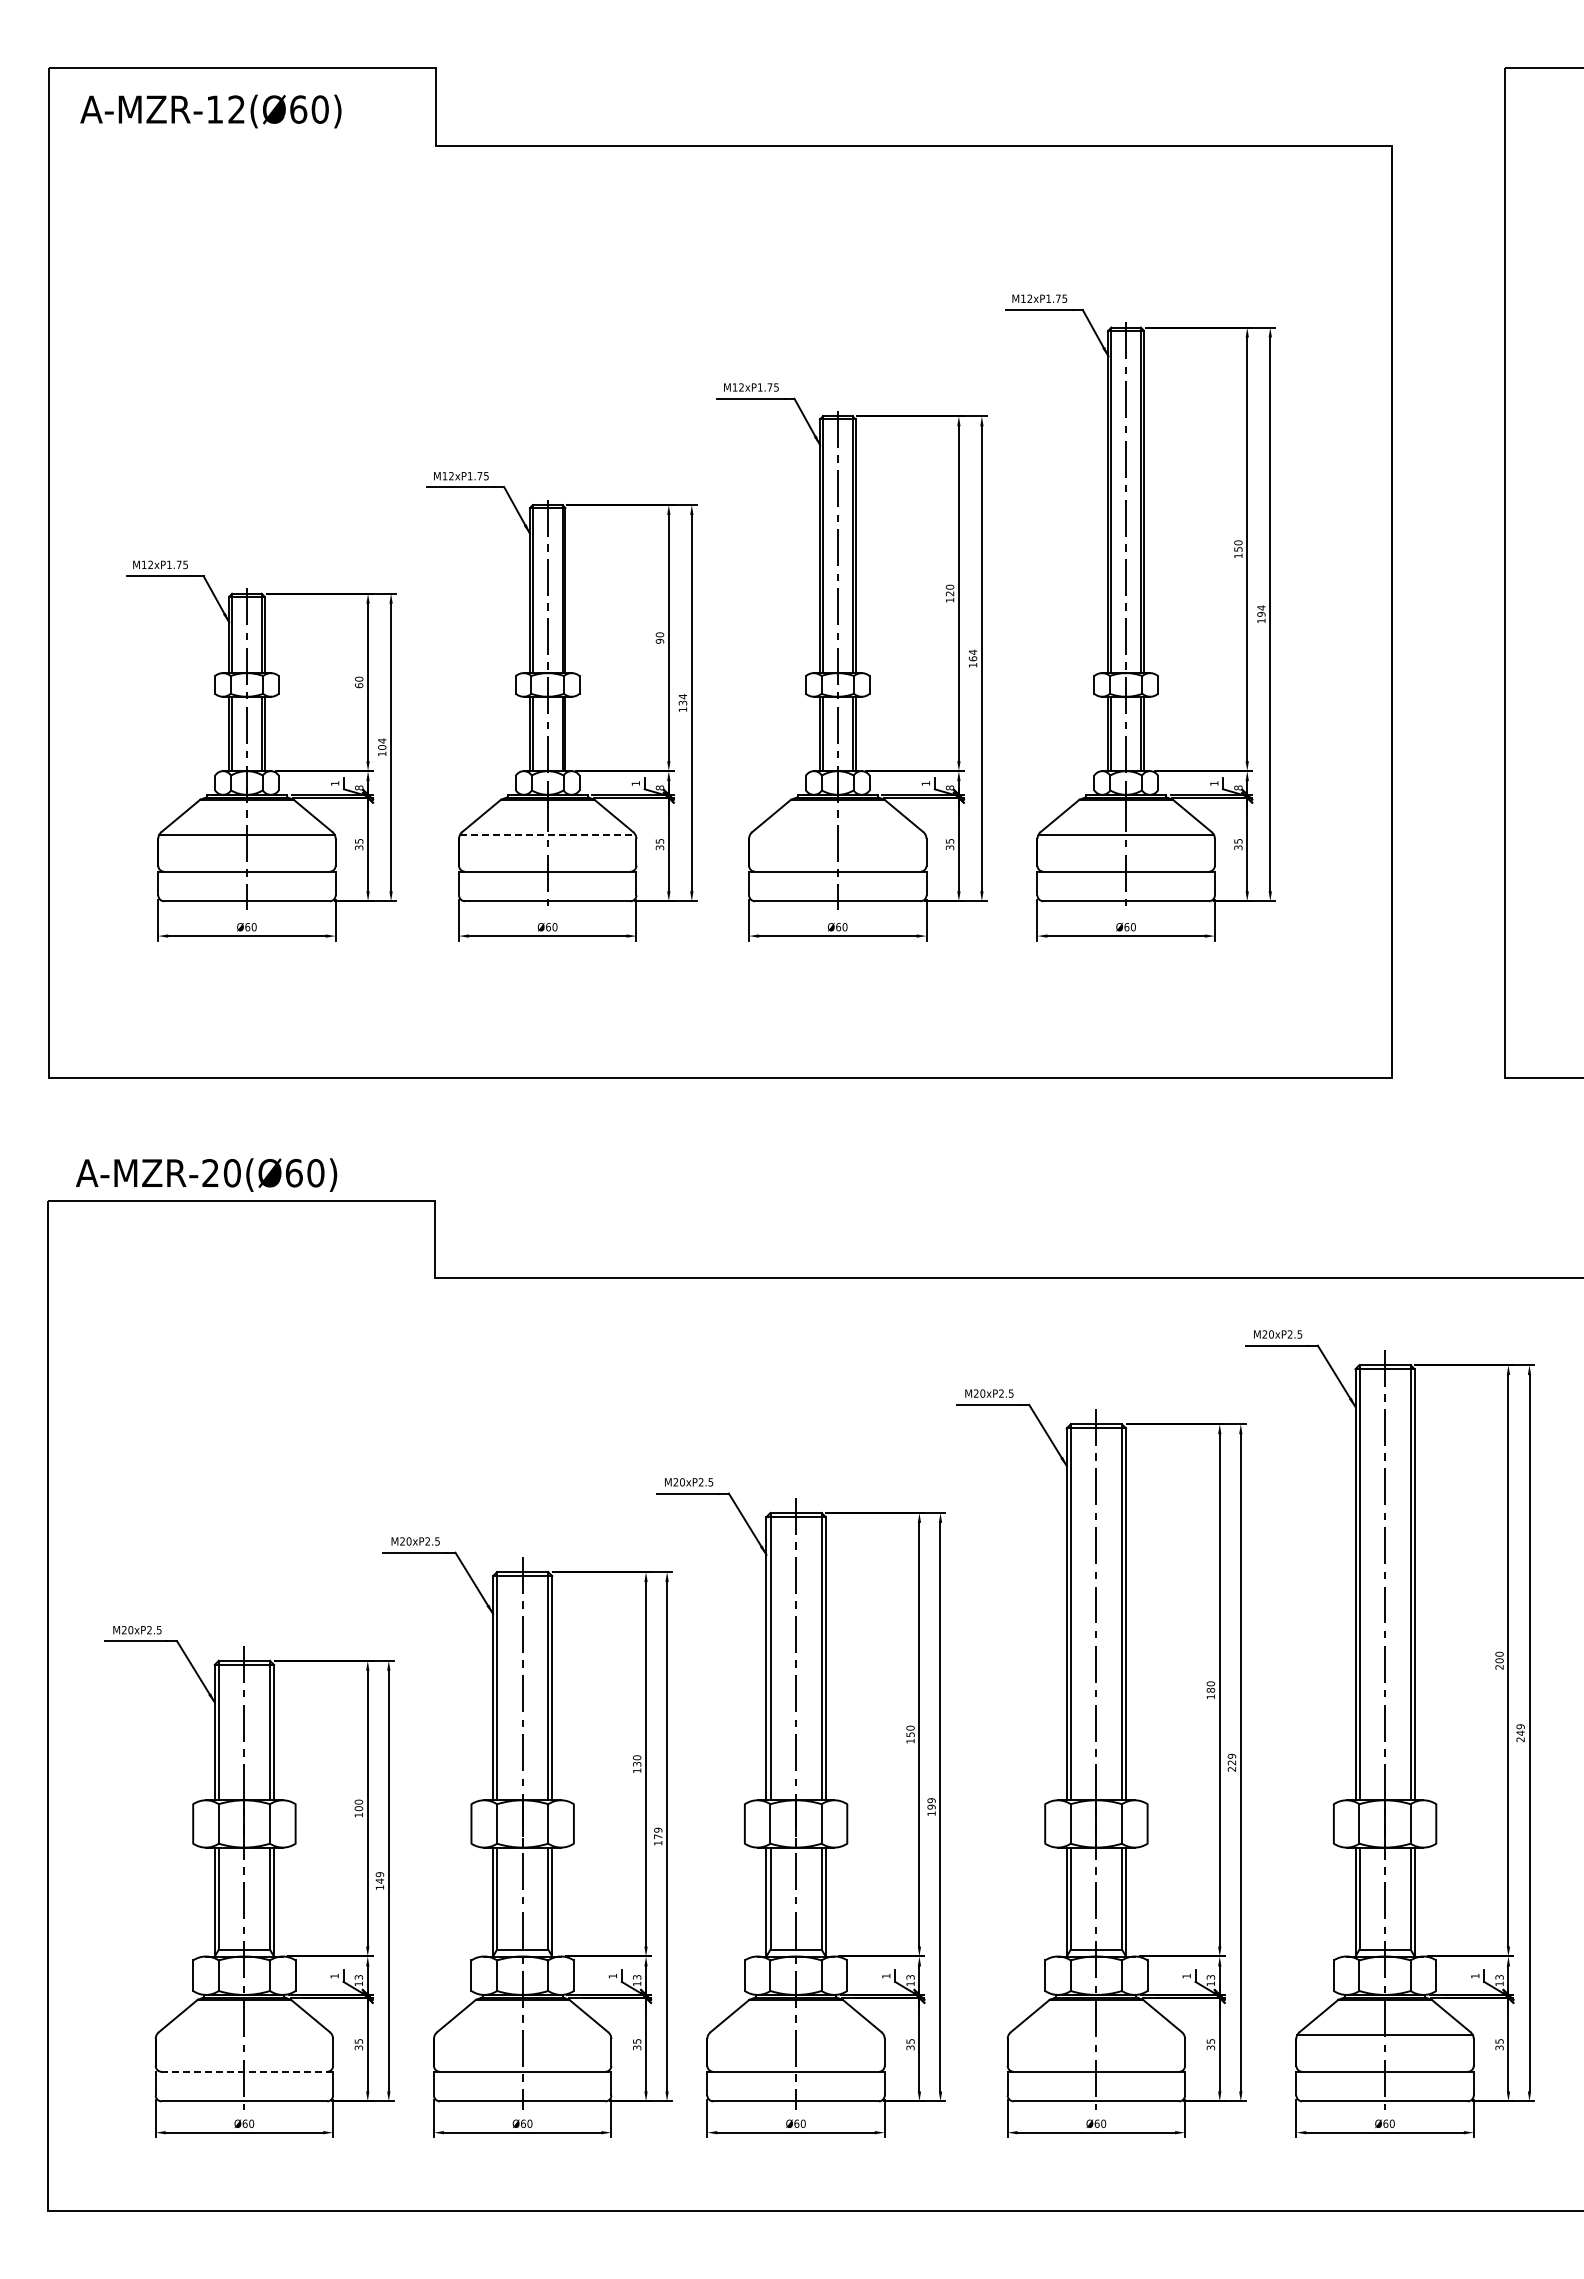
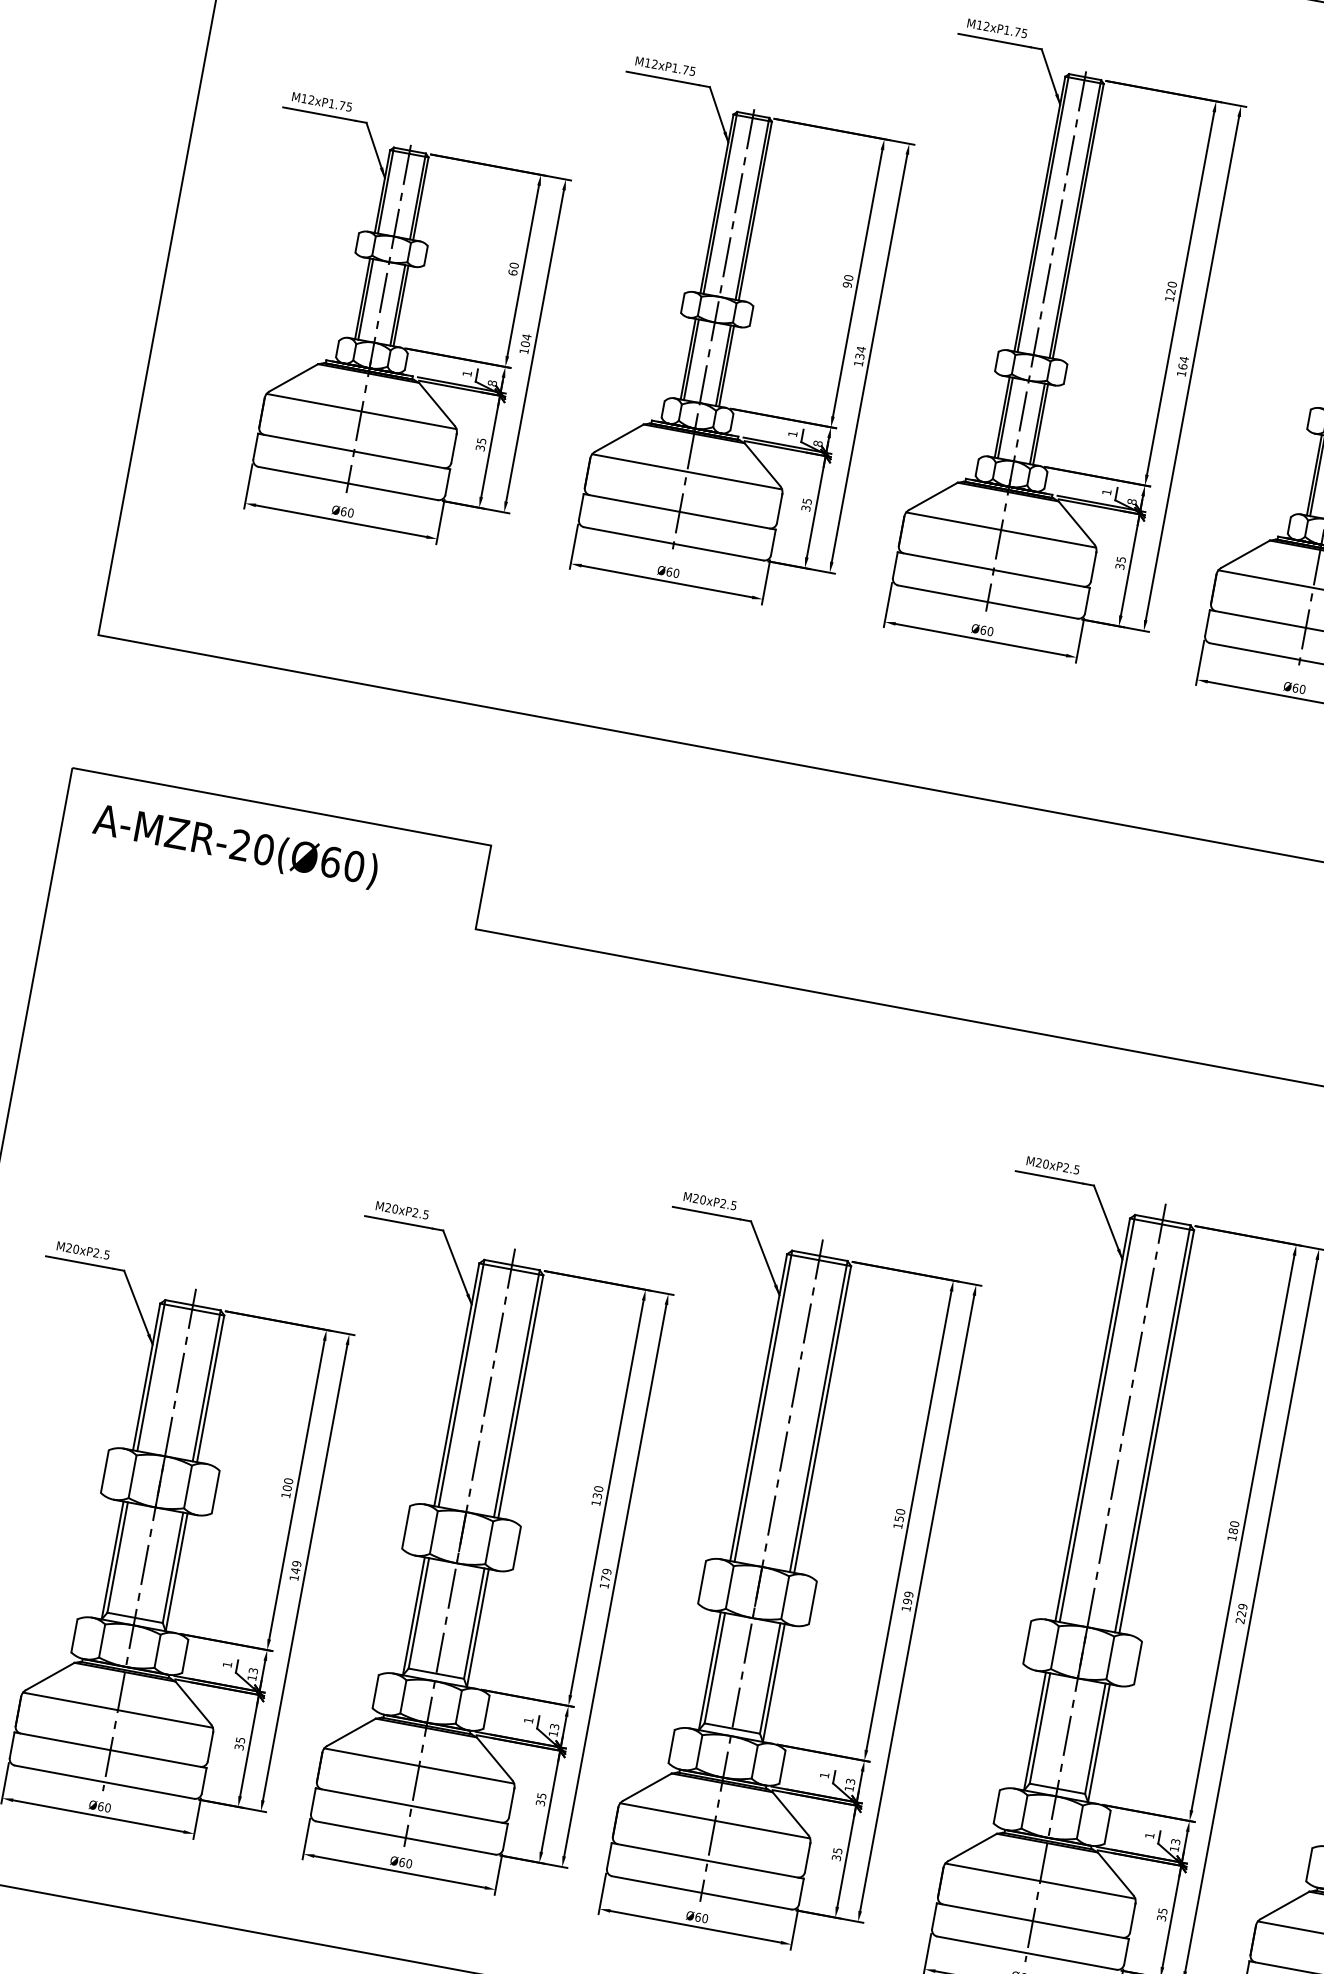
line: (547, 834) -> (686, 471), dashed -> solid
line: (837, 834) -> (1000, 529), added
text: (206, 1174) -> (235, 845), moved
line: (244, 2034) -> (118, 1709), added
line: (522, 2034) -> (419, 1765), added
line: (795, 2034) -> (714, 1820), added
line: (1096, 2034) -> (1040, 1880), added
line: (244, 2071) -> (110, 1749), dashed -> solid

